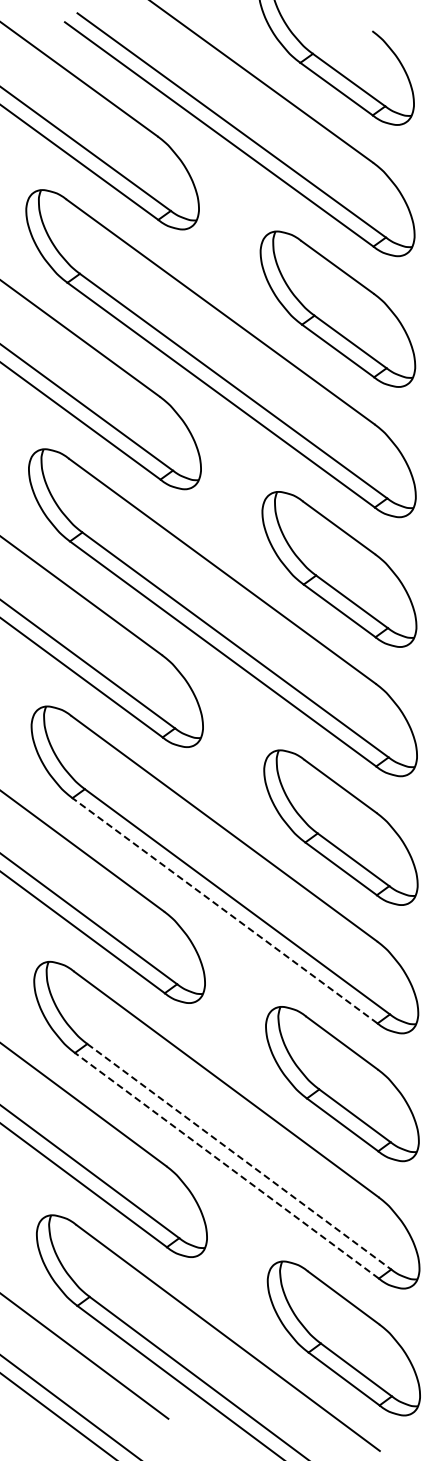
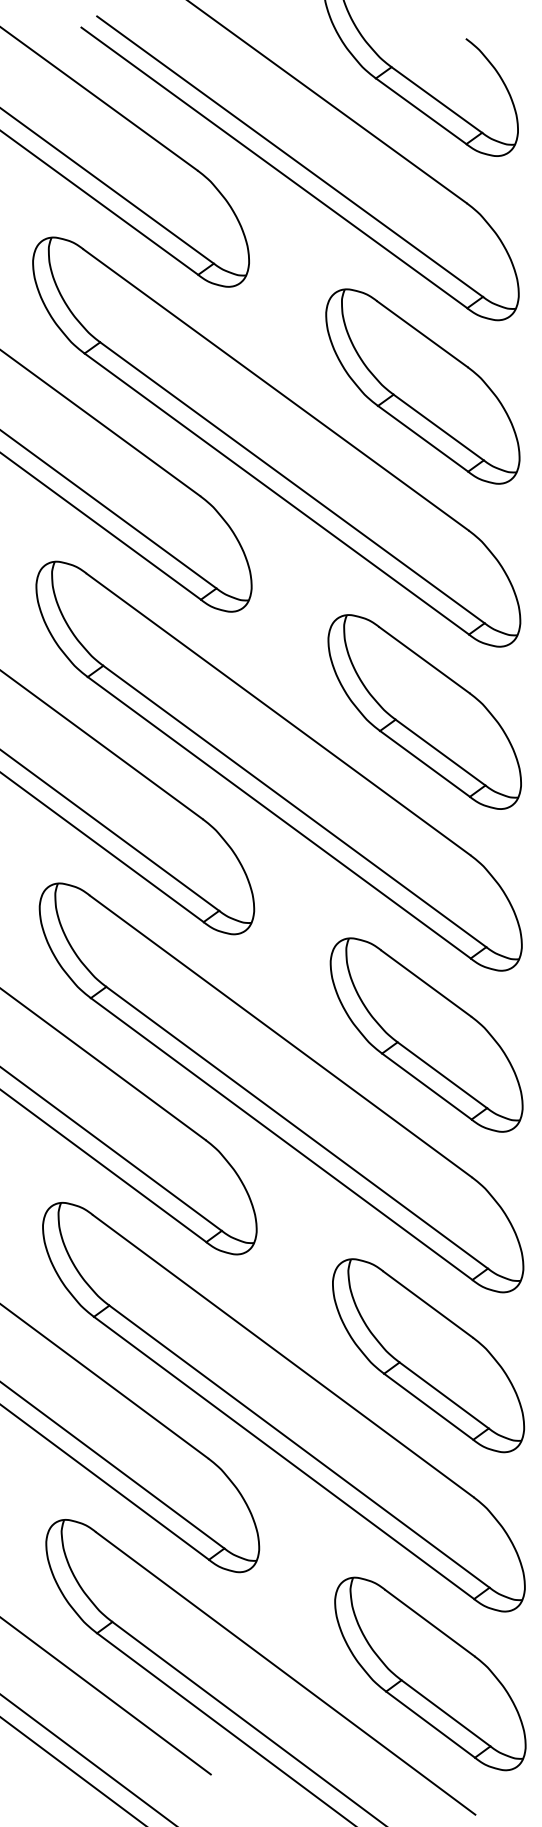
line: (225, 910) -> (282, 1138), dashed -> solid
line: (239, 1157) -> (299, 1447), dashed -> solid
line: (226, 1165) -> (283, 1457), dashed -> solid

